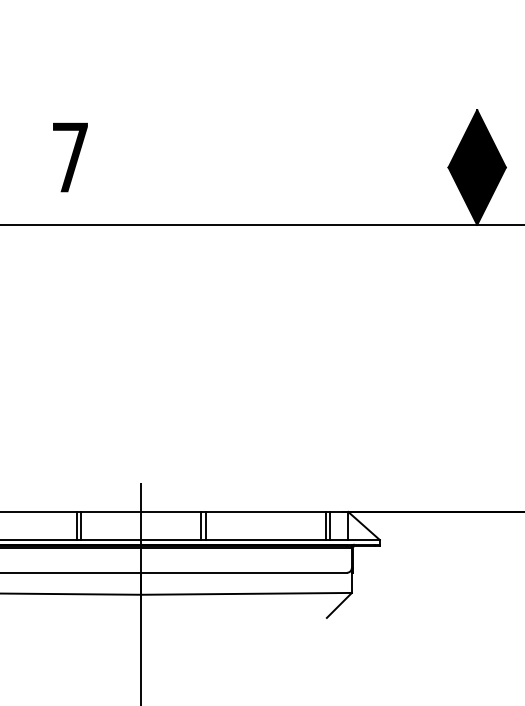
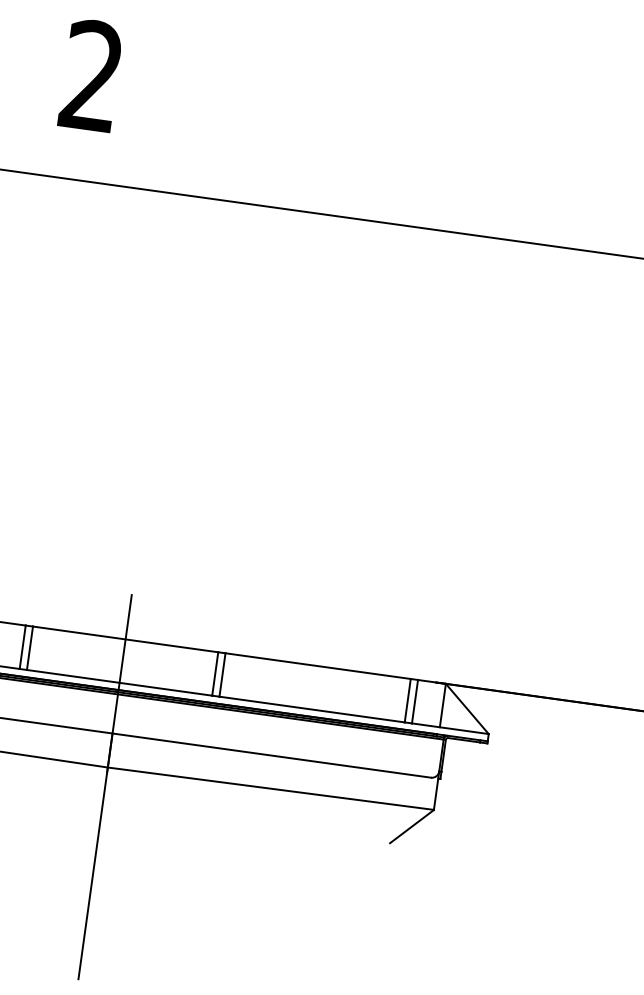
text: (69, 156) -> (91, 74), 7 -> 2

